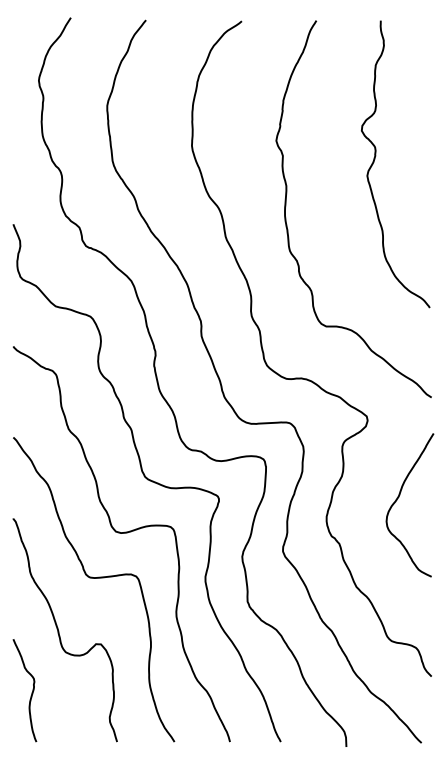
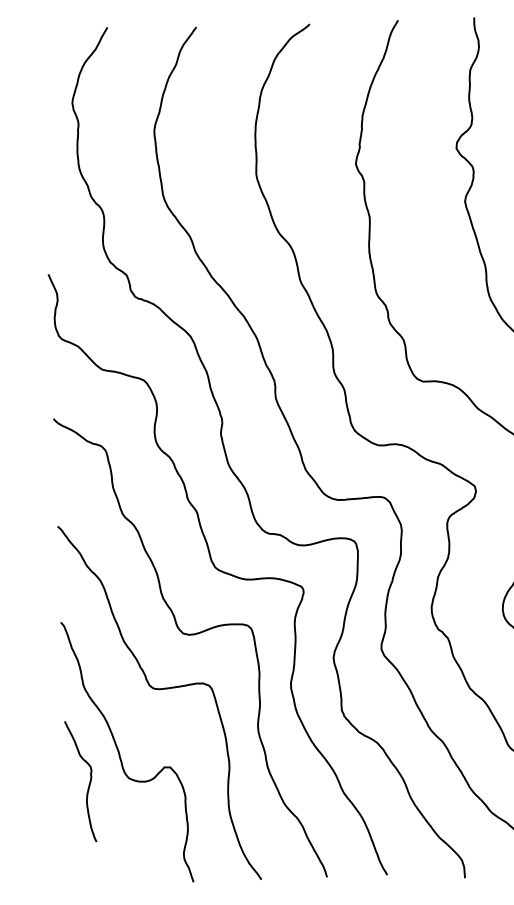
curve: (31, 692) -> (88, 783), moved

